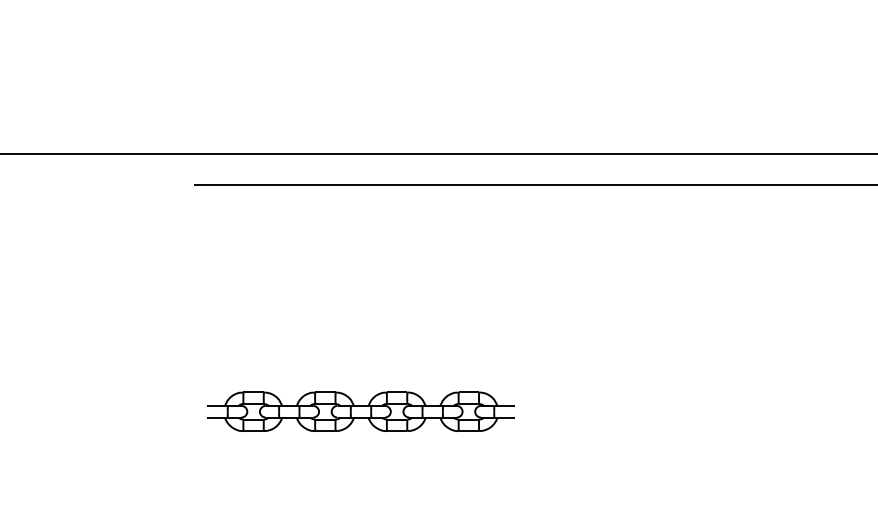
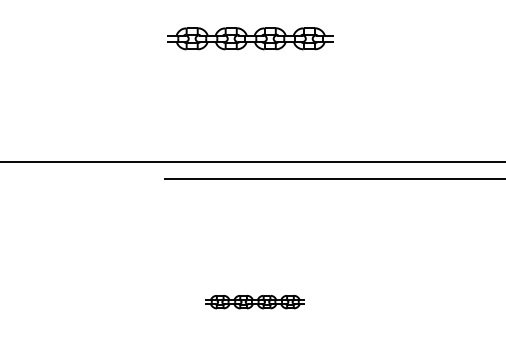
part: (361, 410) -> (255, 301), size x0.6

